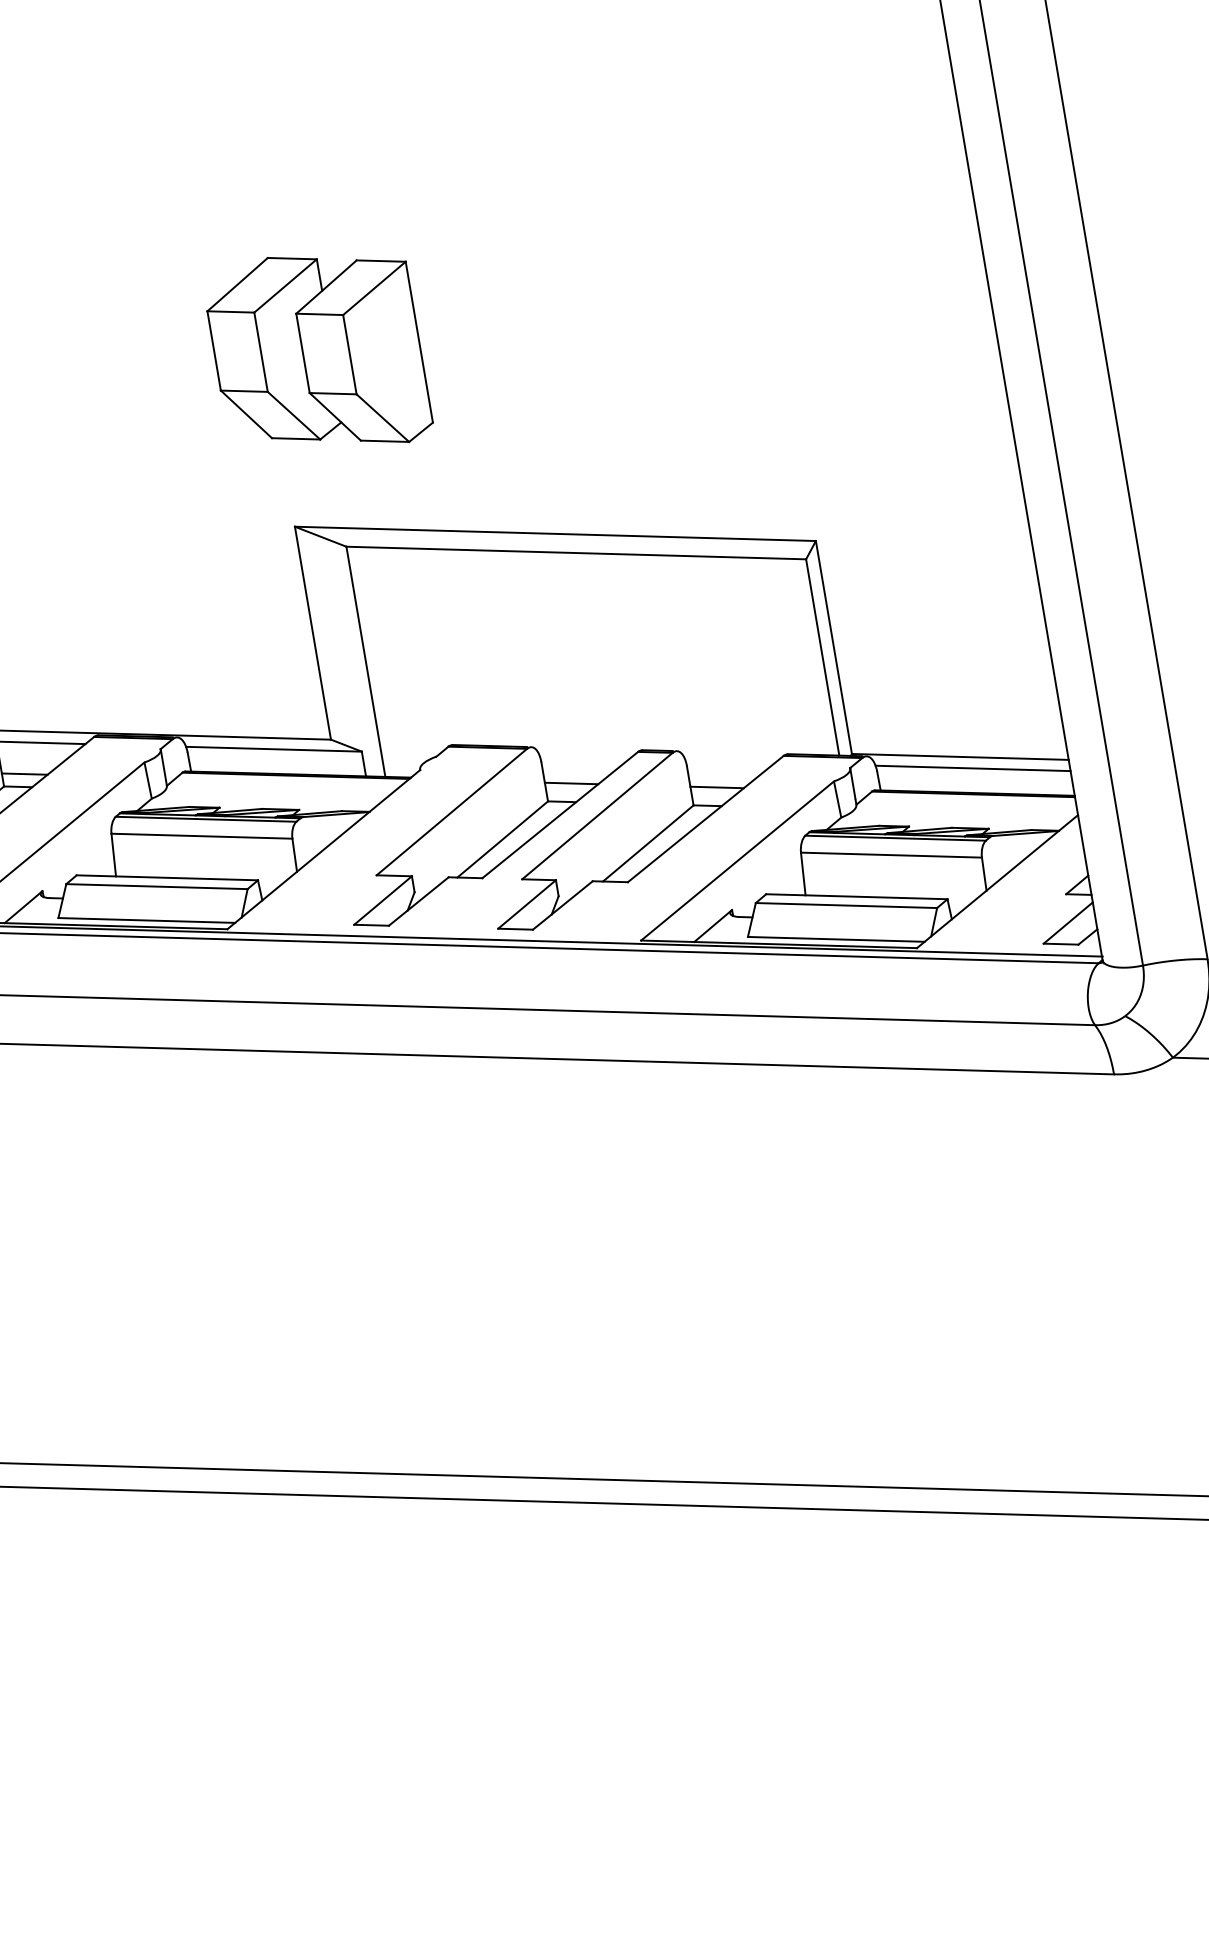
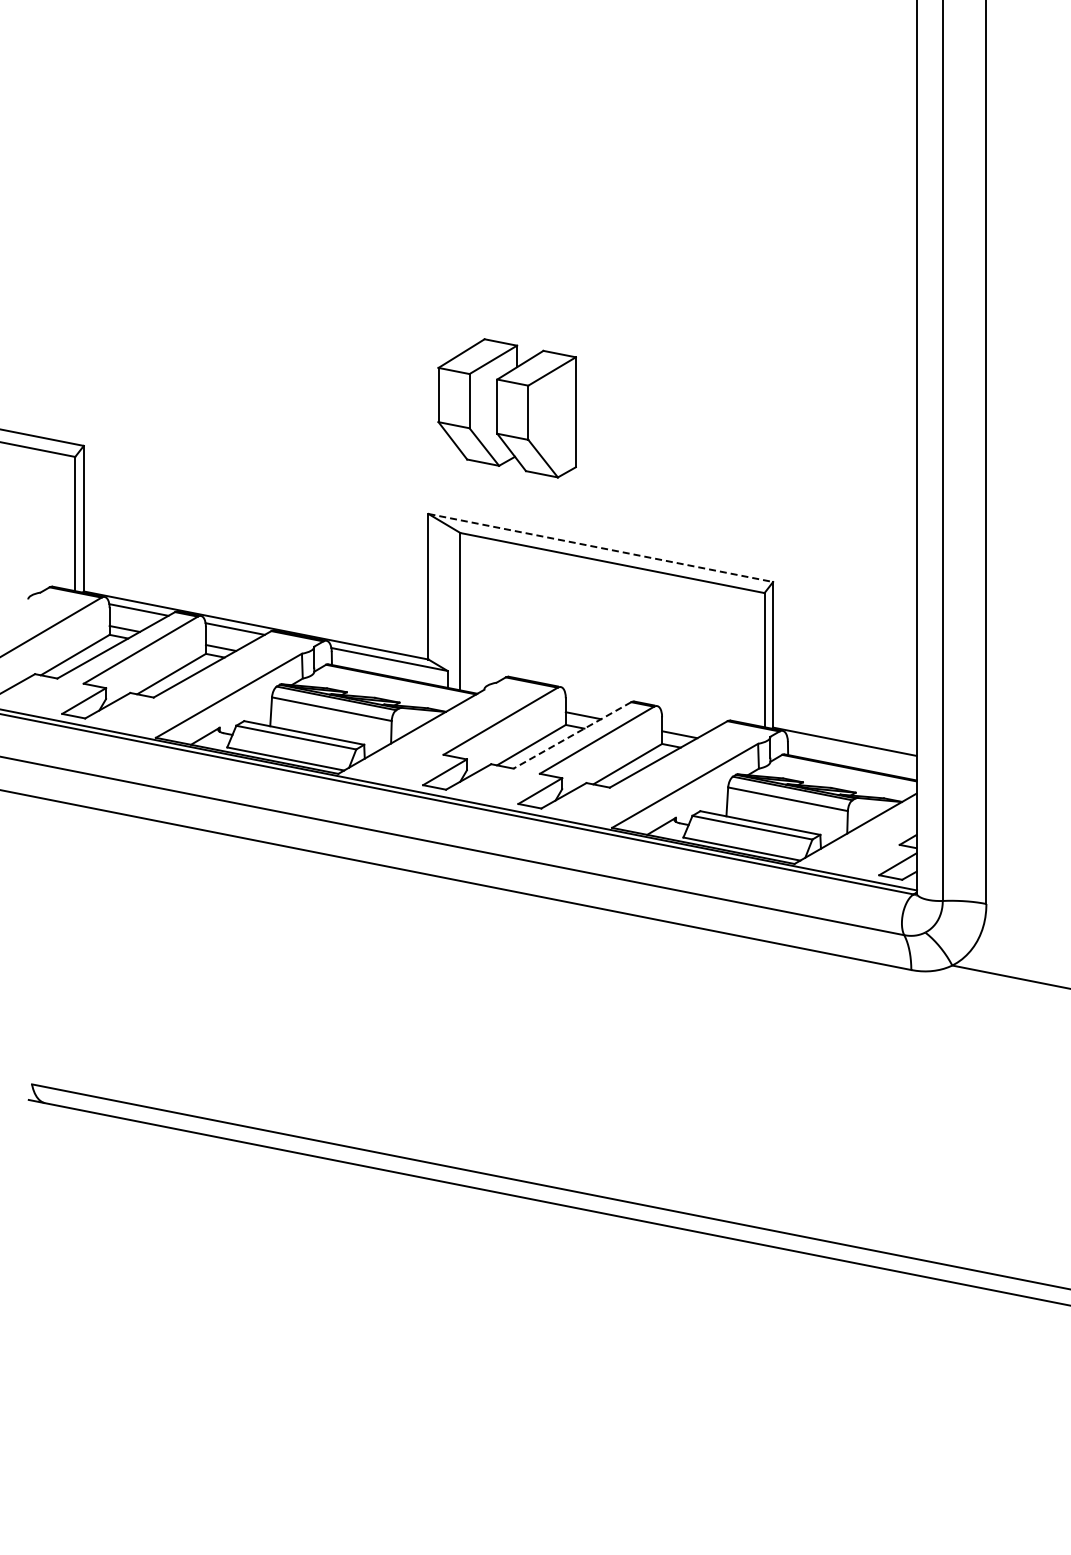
part: (316, 353) -> (506, 408), moved
line: (554, 533) -> (600, 547), solid -> dashed
line: (972, 768) -> (851, 750), removed
line: (560, 815) -> (572, 735), solid -> dashed

